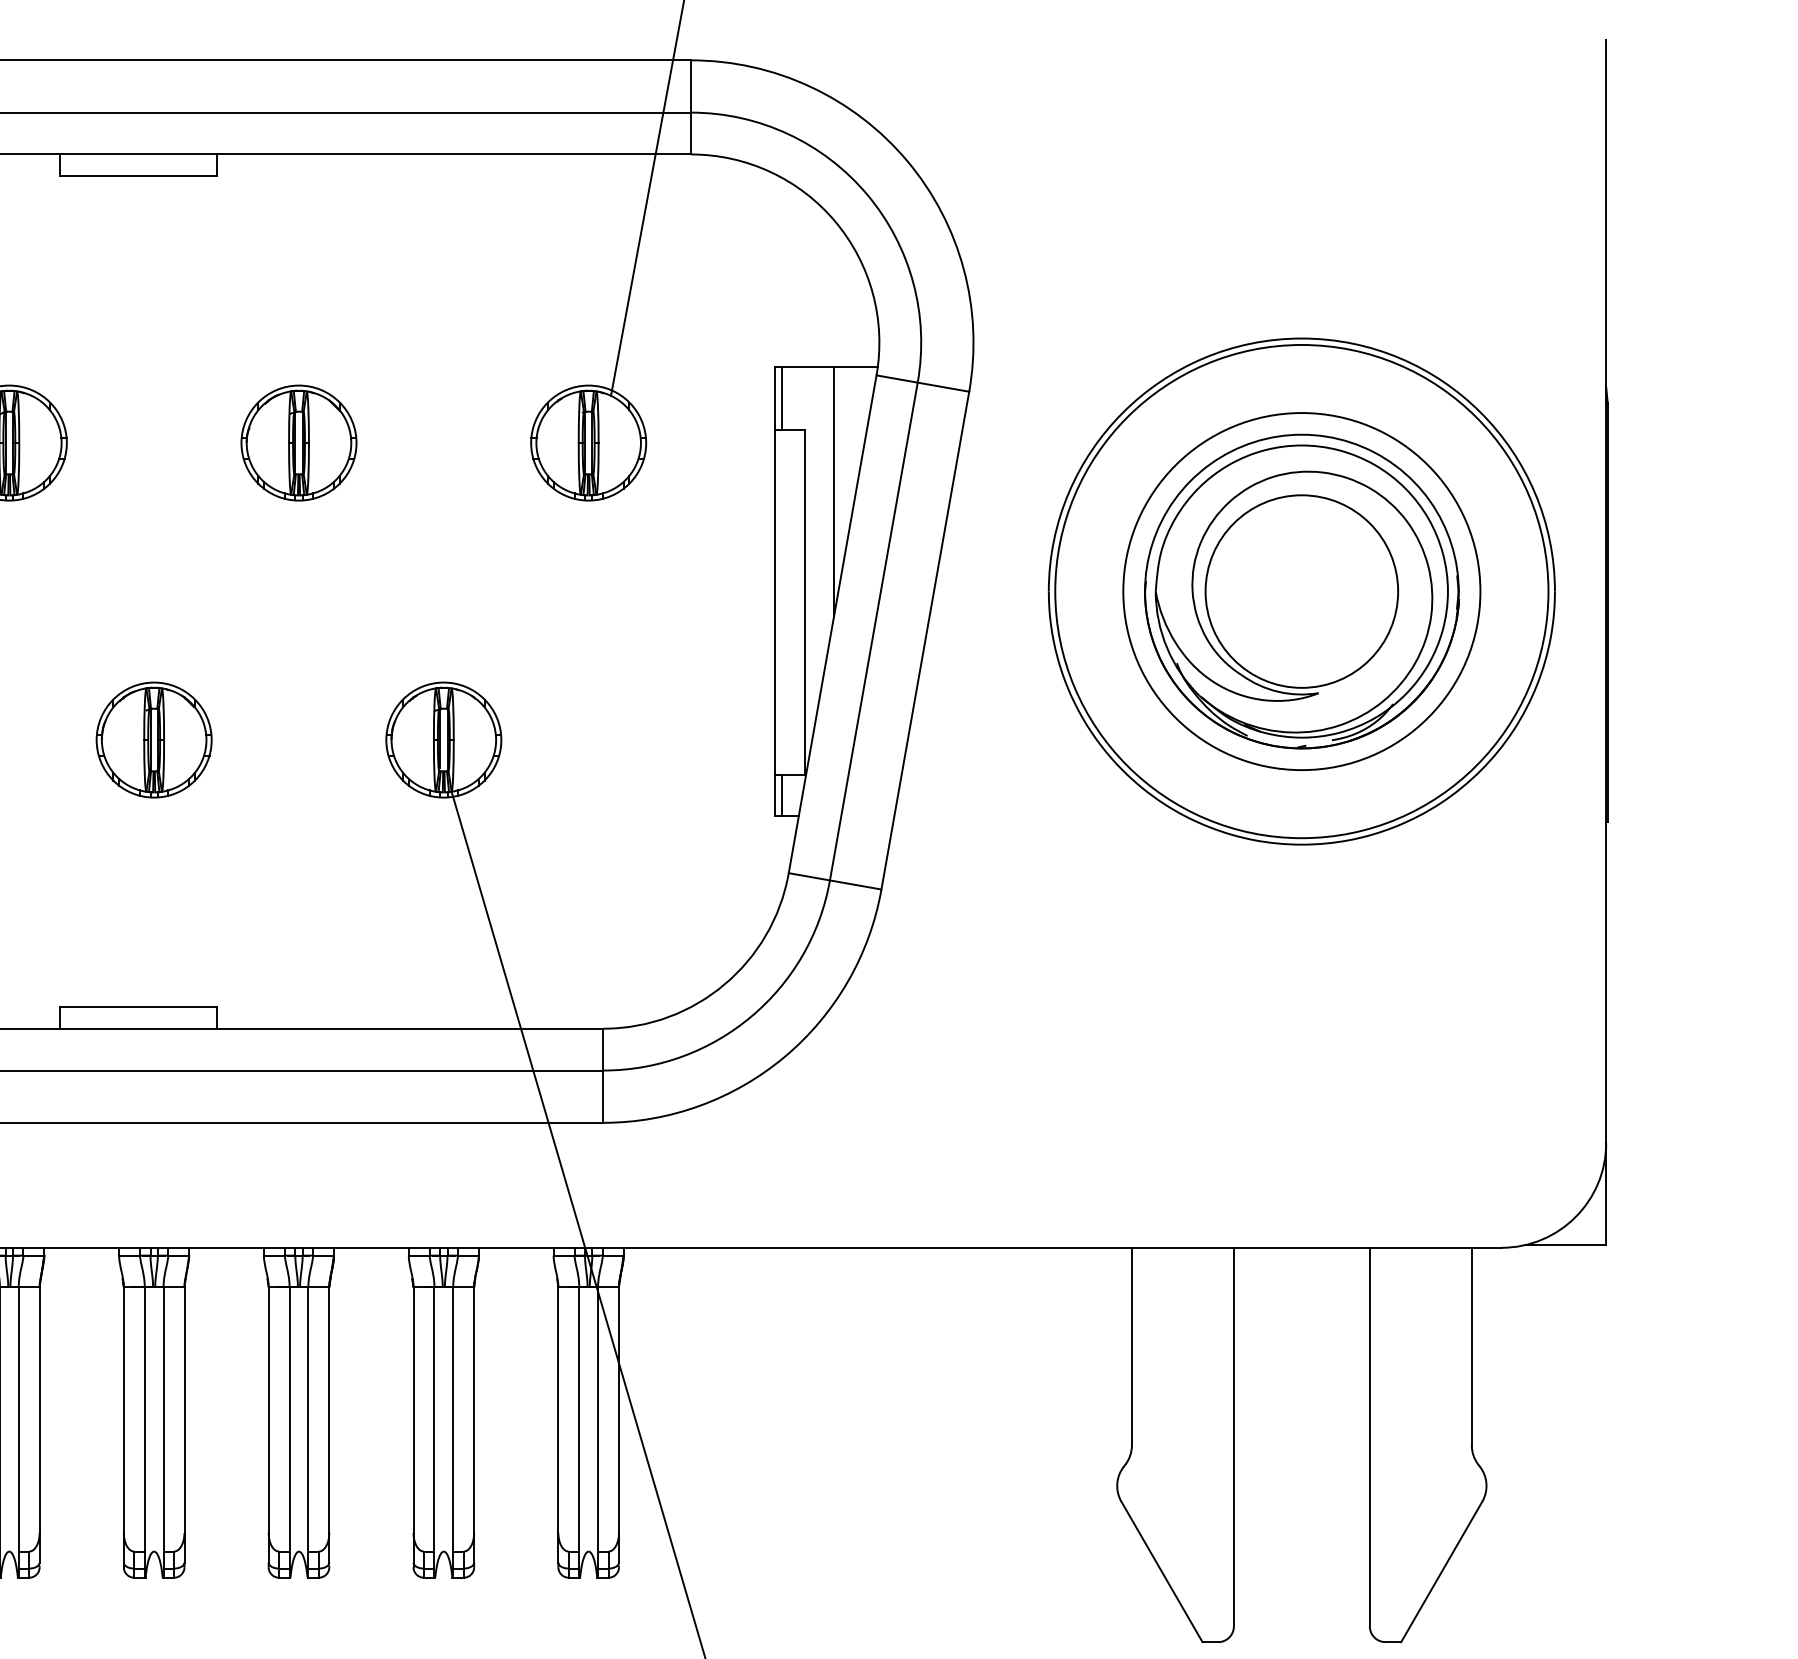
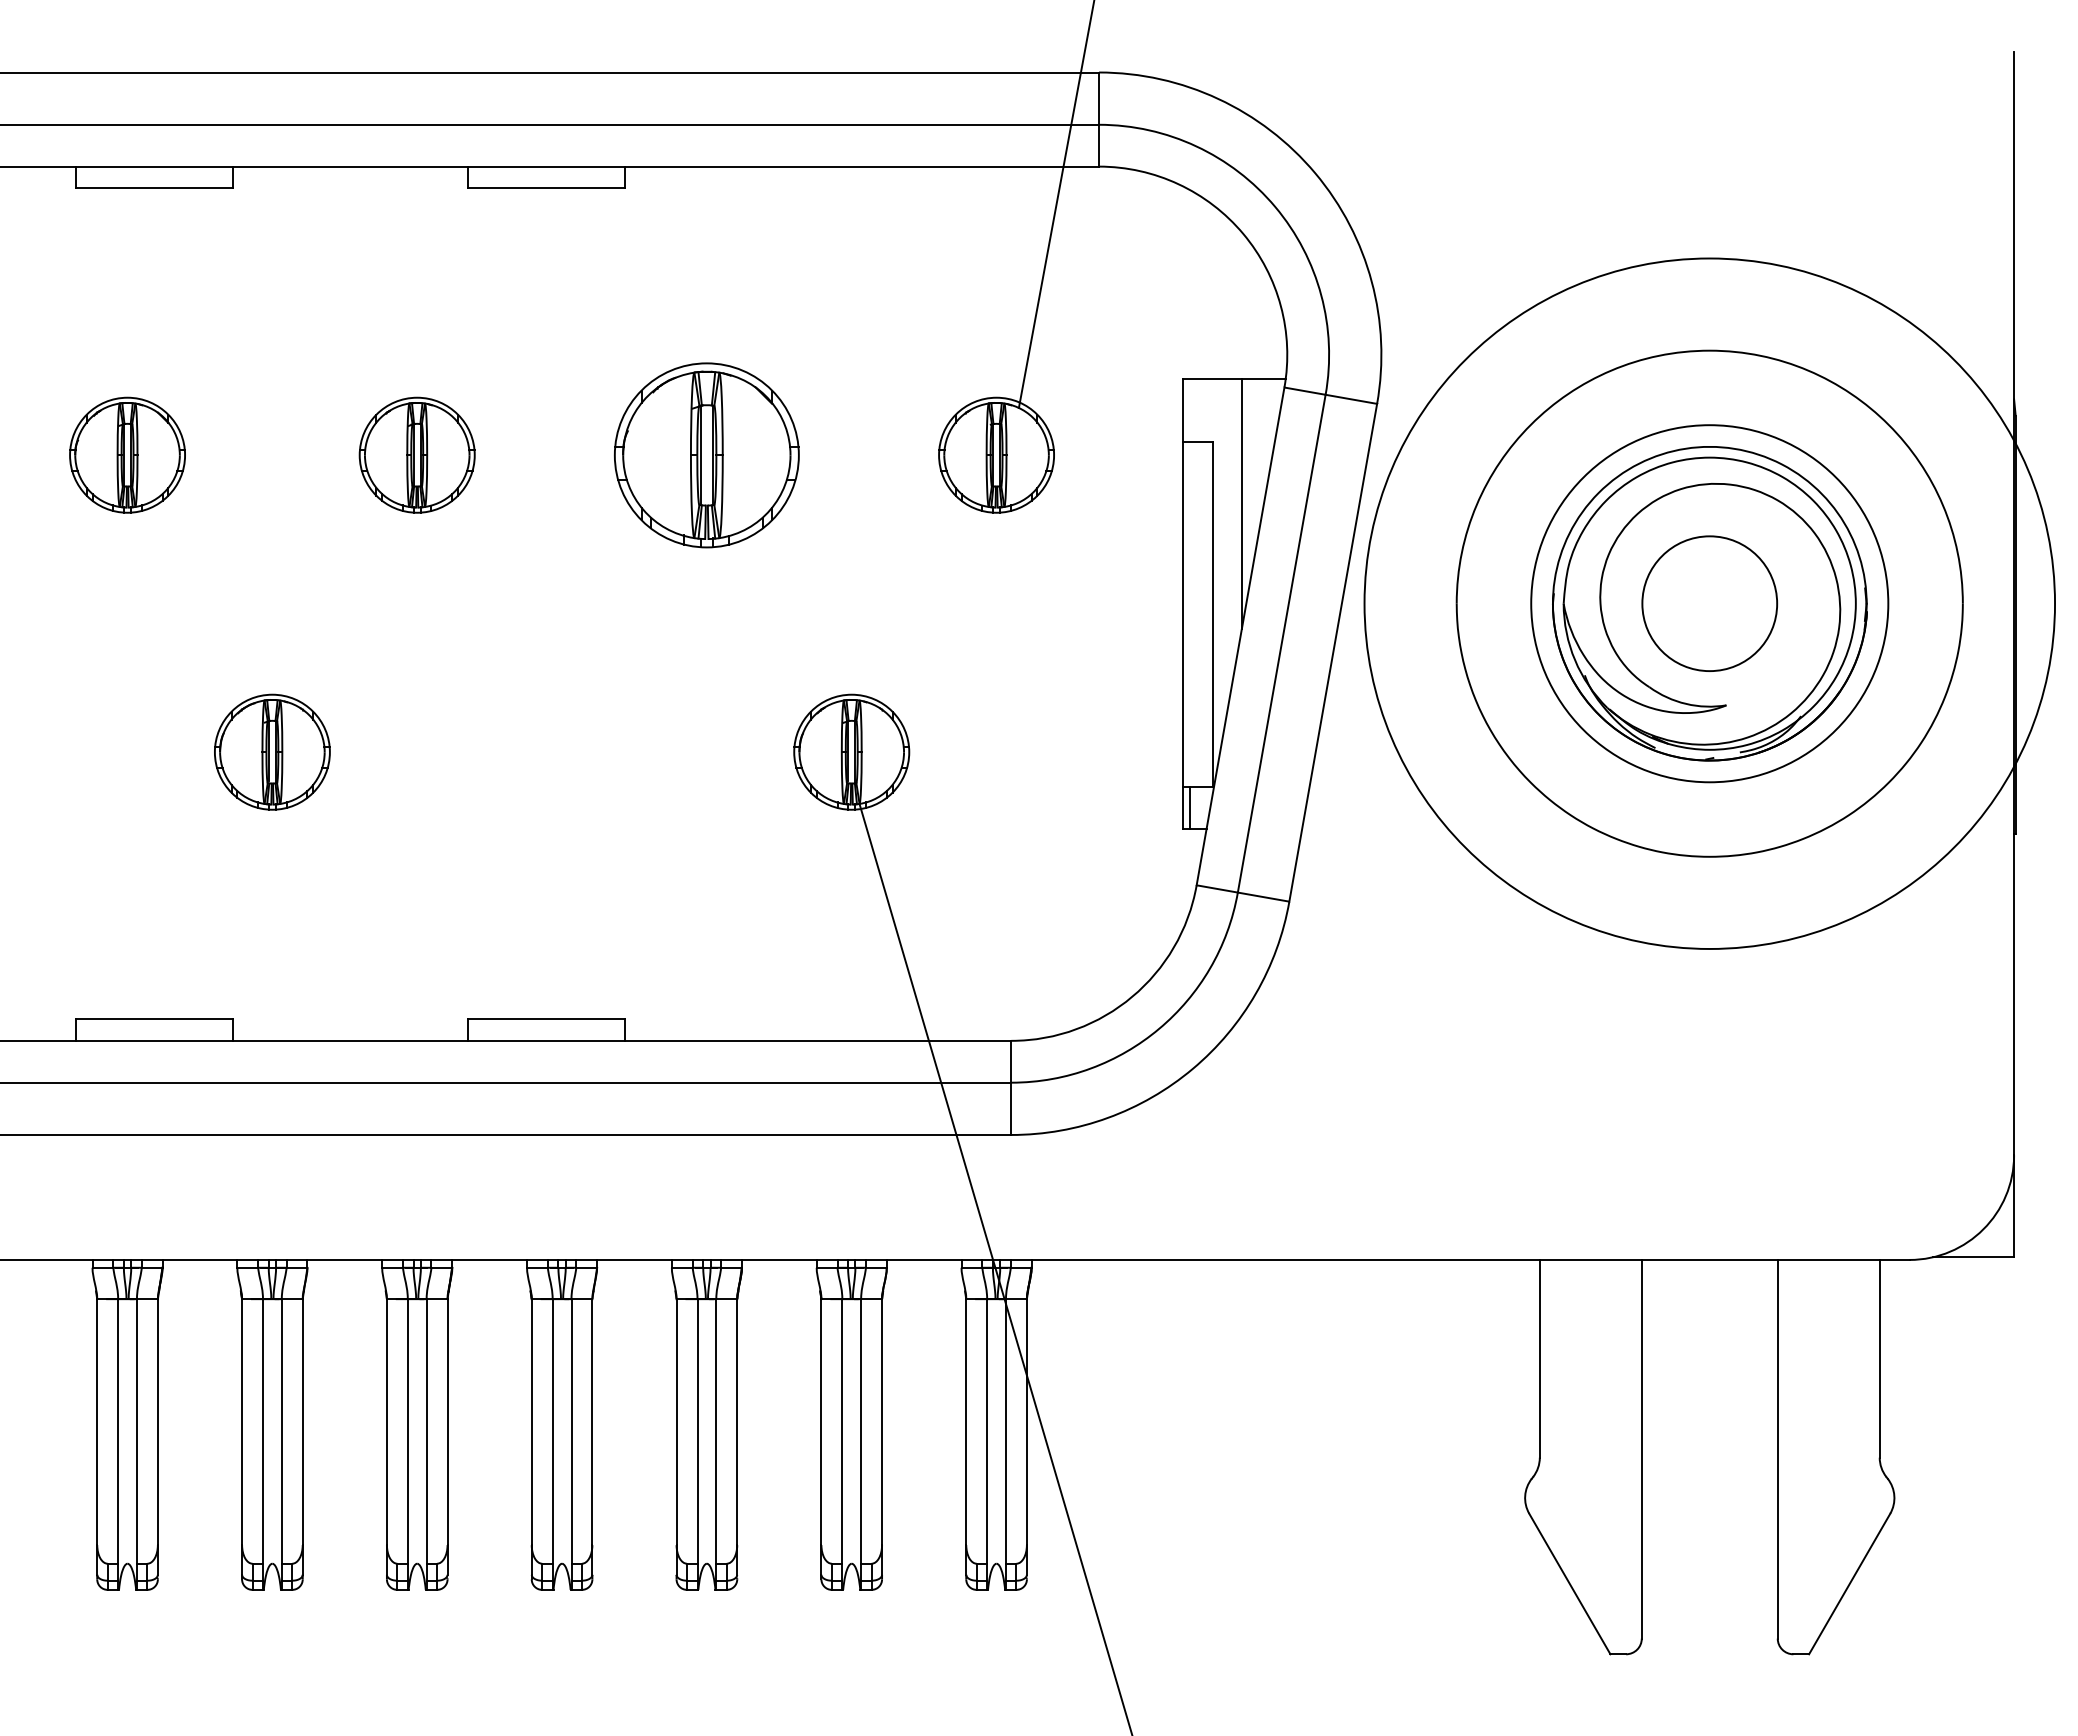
line: (781, 397) -> (1189, 409), removed
part: (298, 442) -> (706, 454), size x1.6
circle: (1301, 591) -> (1709, 603), size x0.7
circle: (1301, 591) -> (1709, 603), size x1.4
part: (153, 739) -> (561, 751), removed

